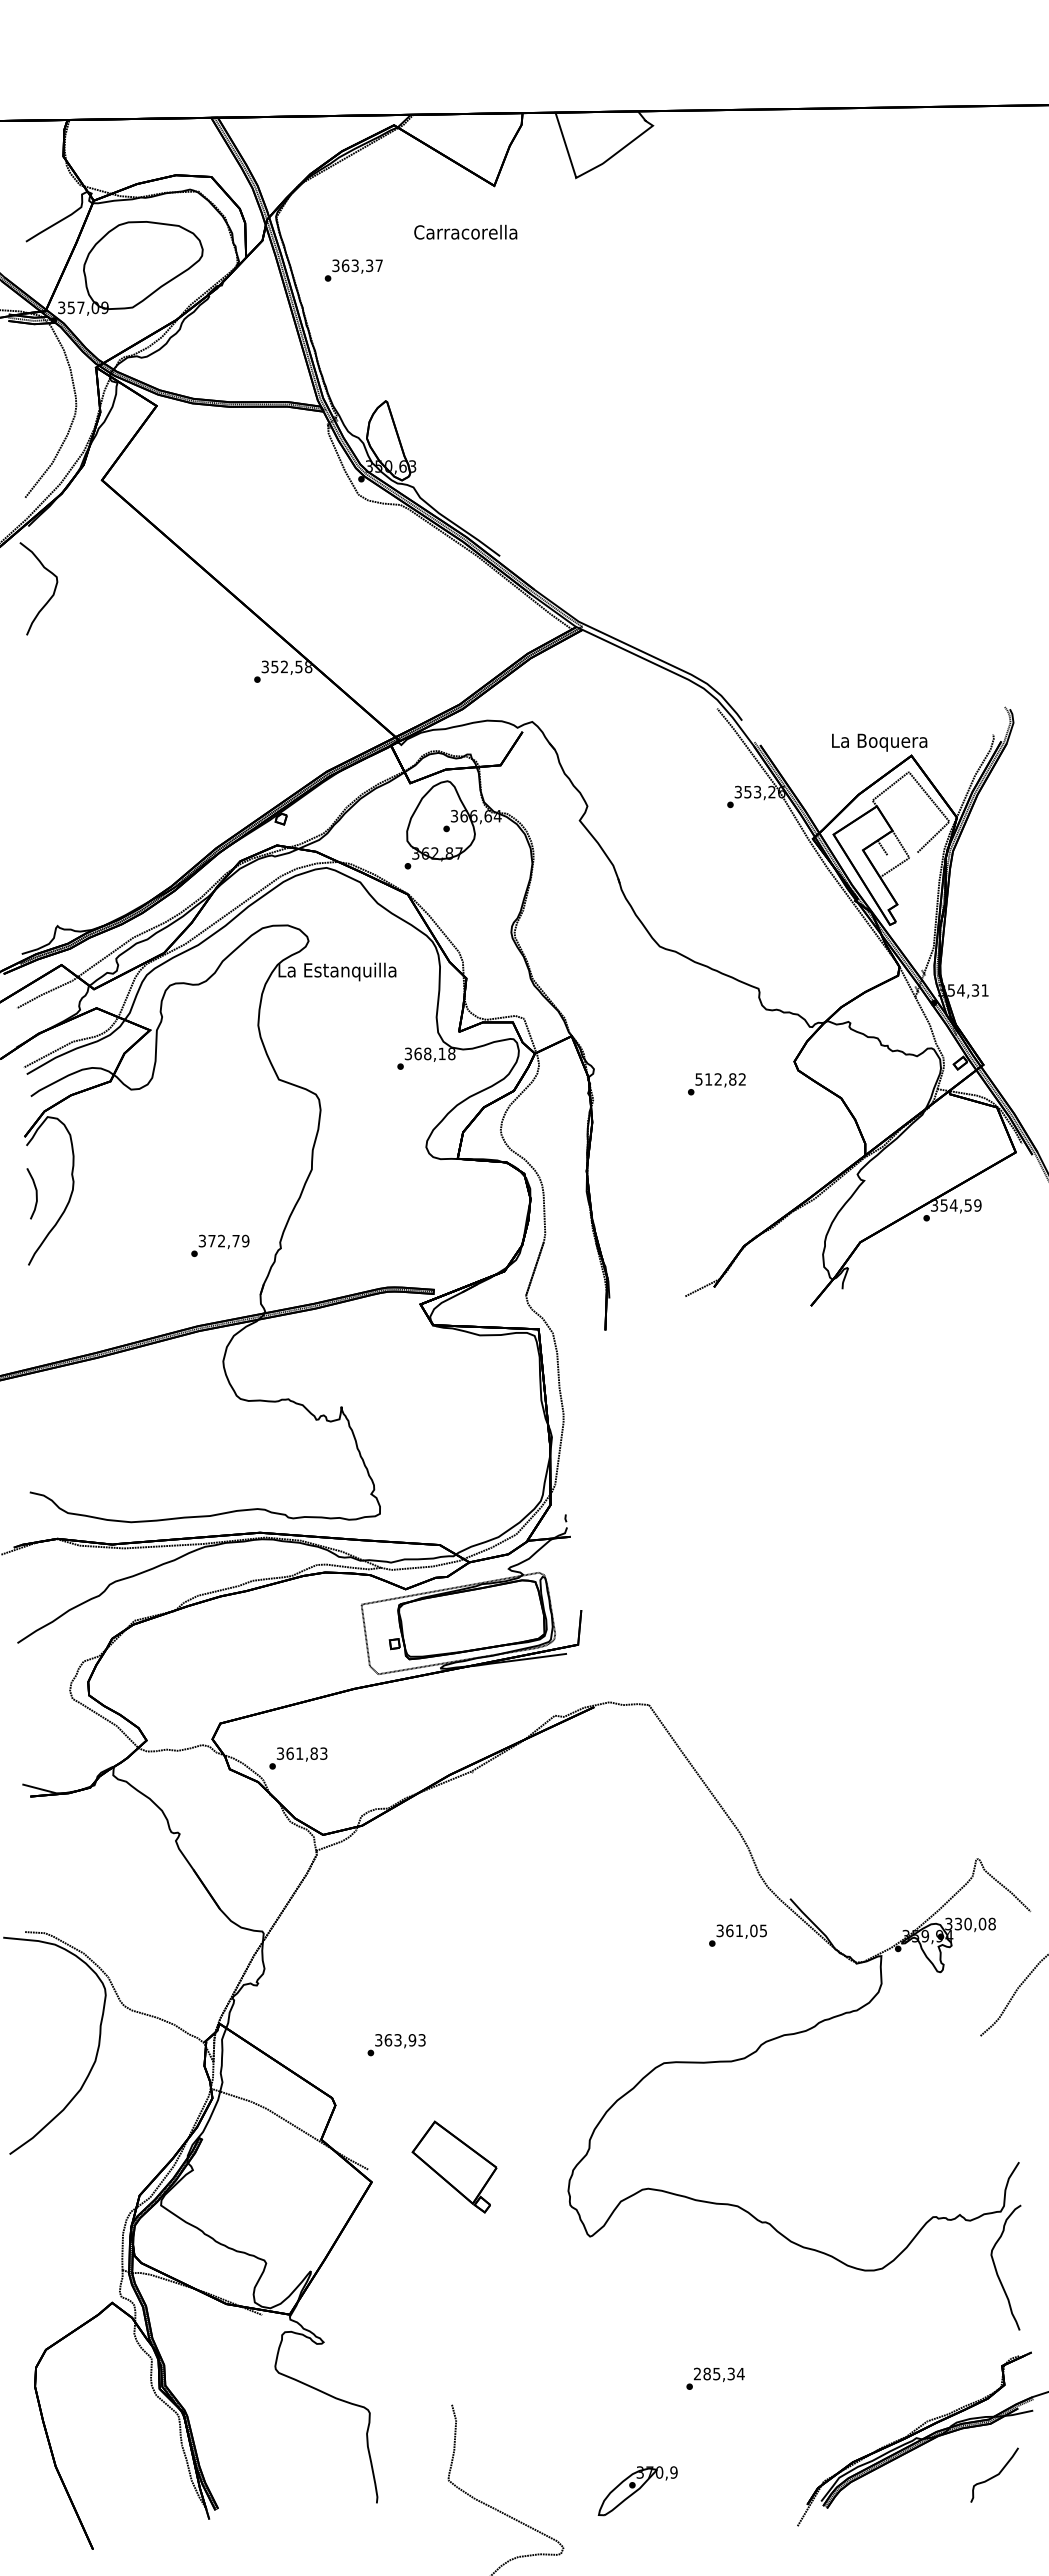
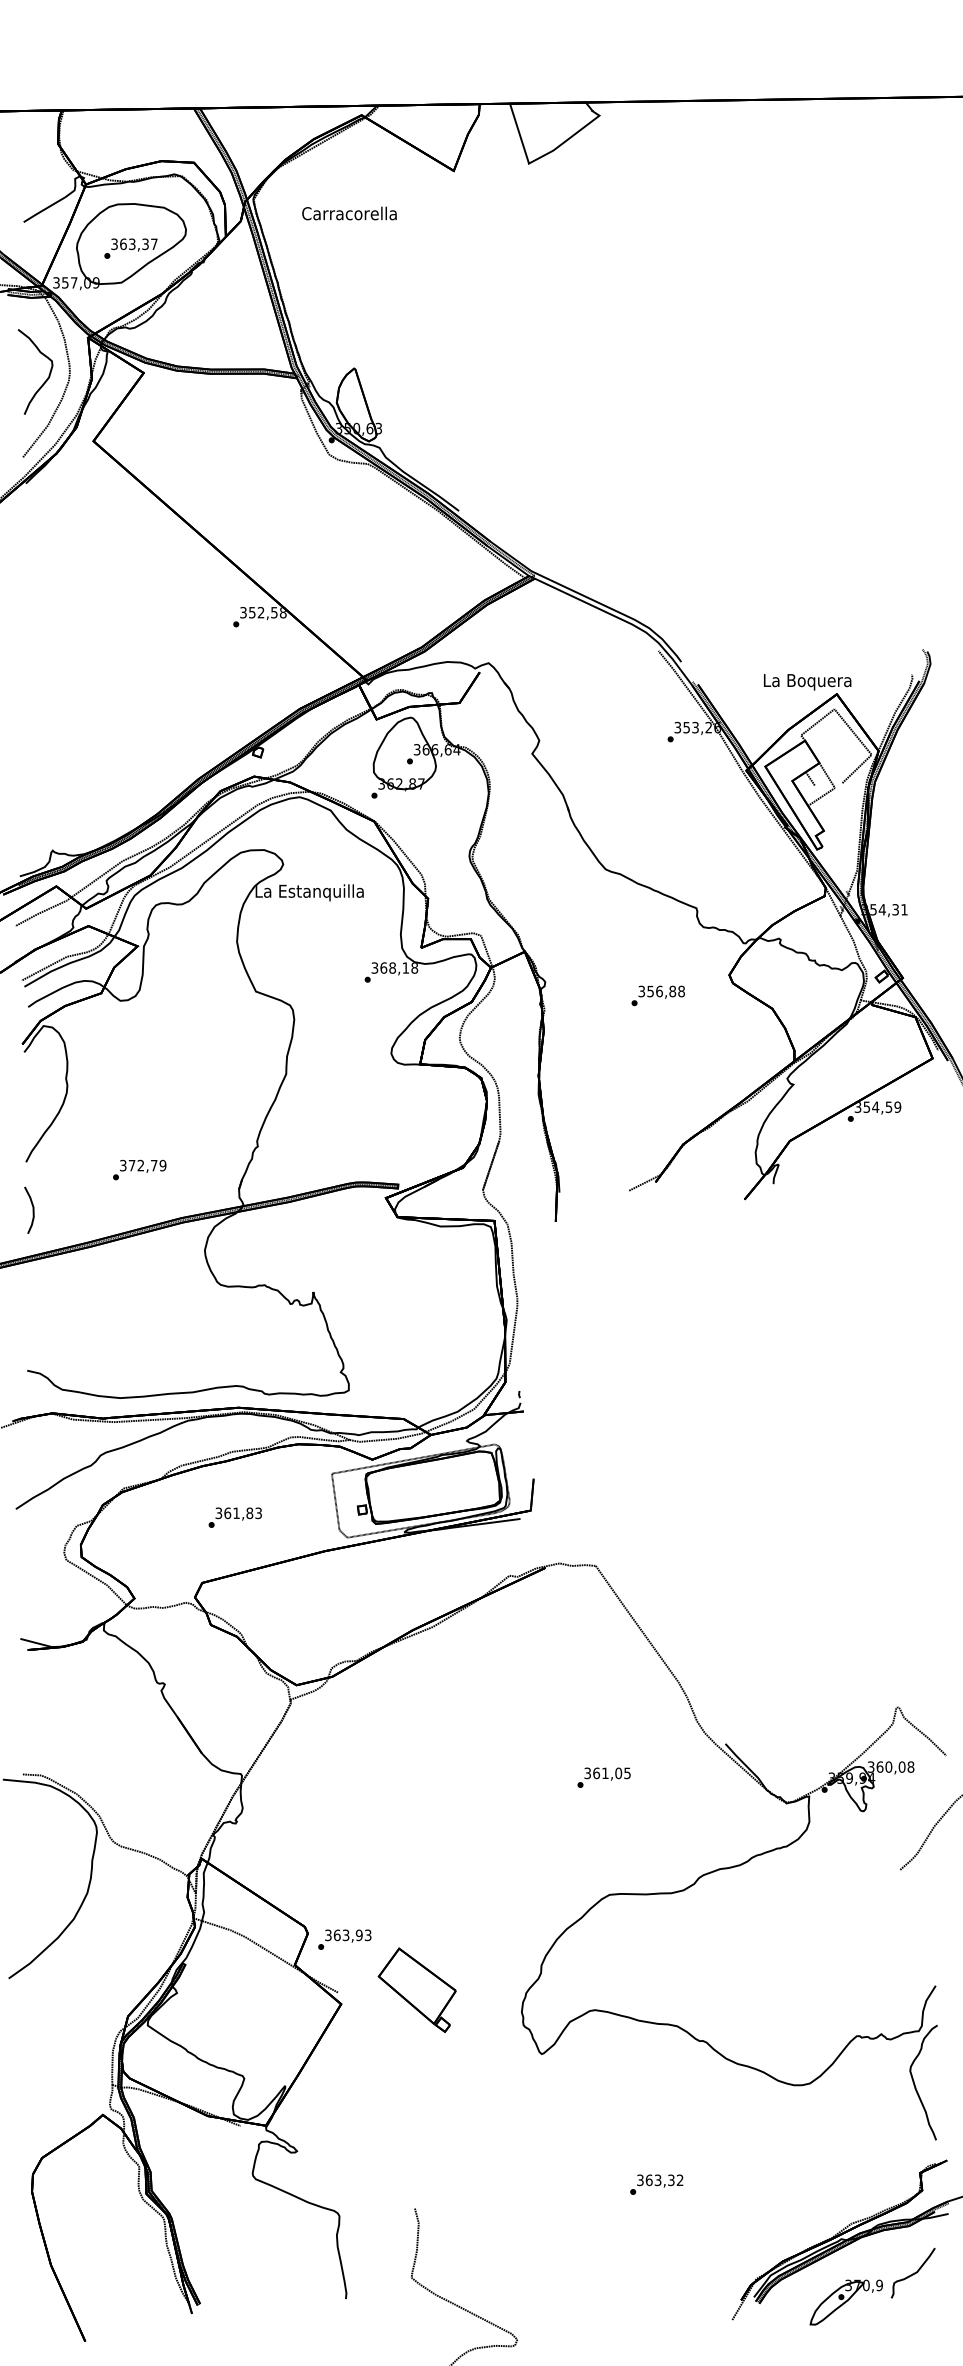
text: (465, 231) -> (349, 212), moved
text: (353, 270) -> (130, 248), moved
part: (51, 595) -> (47, 378), moved
text: (720, 1079) -> (661, 991), 512,82 -> 356,88
part: (31, 1193) -> (28, 1210), moved
text: (220, 1245) -> (139, 1169), moved
text: (298, 1758) -> (235, 1517), moved
text: (958, 1923) -> (880, 1766), 330,08 -> 360,08
text: (737, 1935) -> (603, 1777), moved
text: (396, 2045) -> (344, 1940), moved
text: (719, 2373) -> (660, 2179), 285,34 -> 363,32
part: (637, 2491) -> (846, 2302), moved

